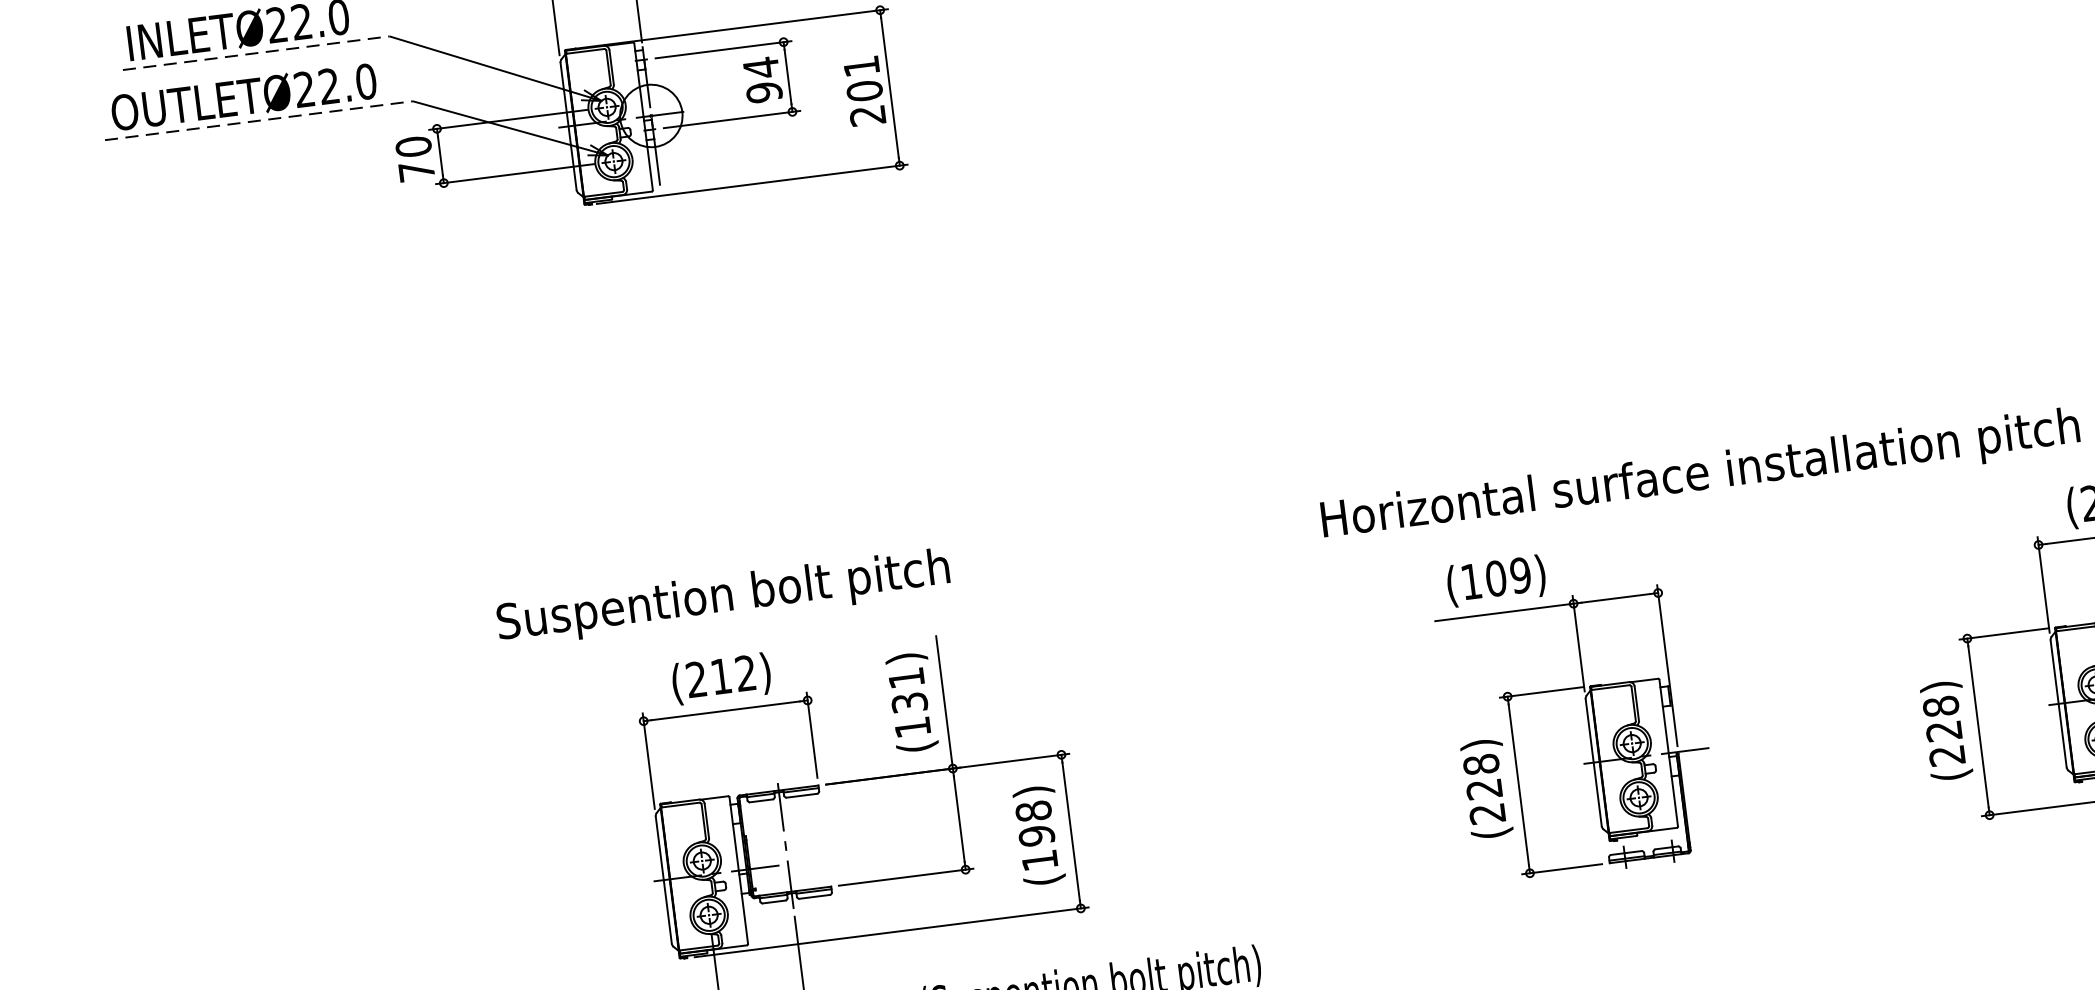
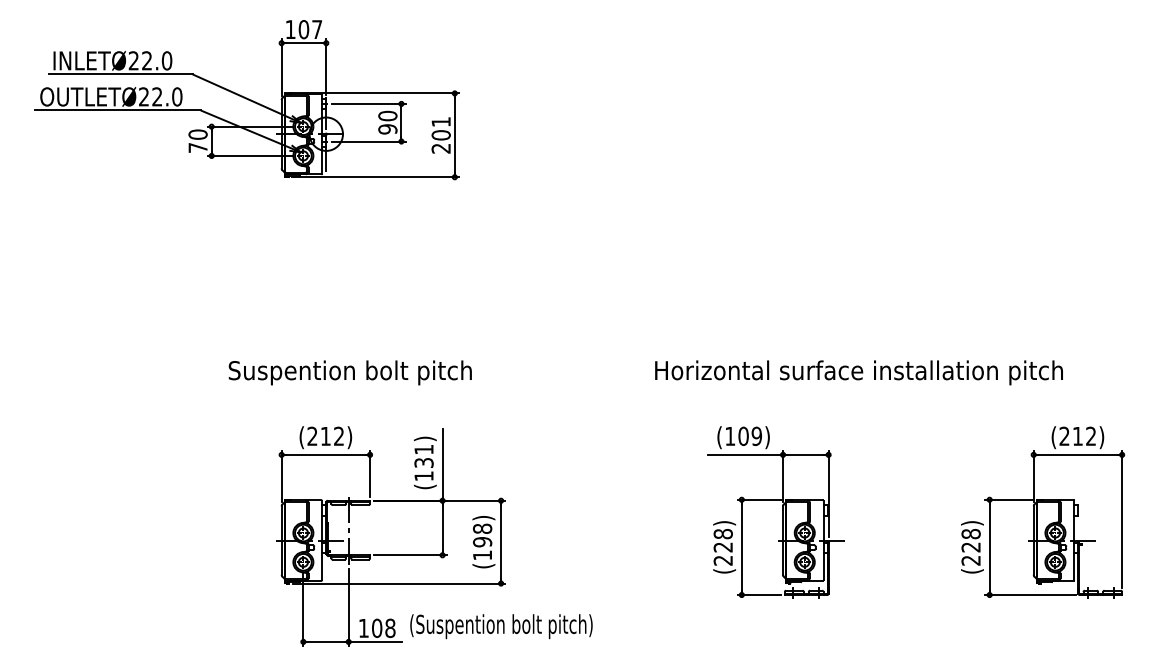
line: (255, 53) -> (120, 74), dashed -> solid
text: (760, 66) -> (387, 115), 94 -> 90
line: (258, 120) -> (117, 110), dashed -> solid
text: (1699, 475) -> (858, 372), moved
text: (721, 597) -> (349, 372), moved

